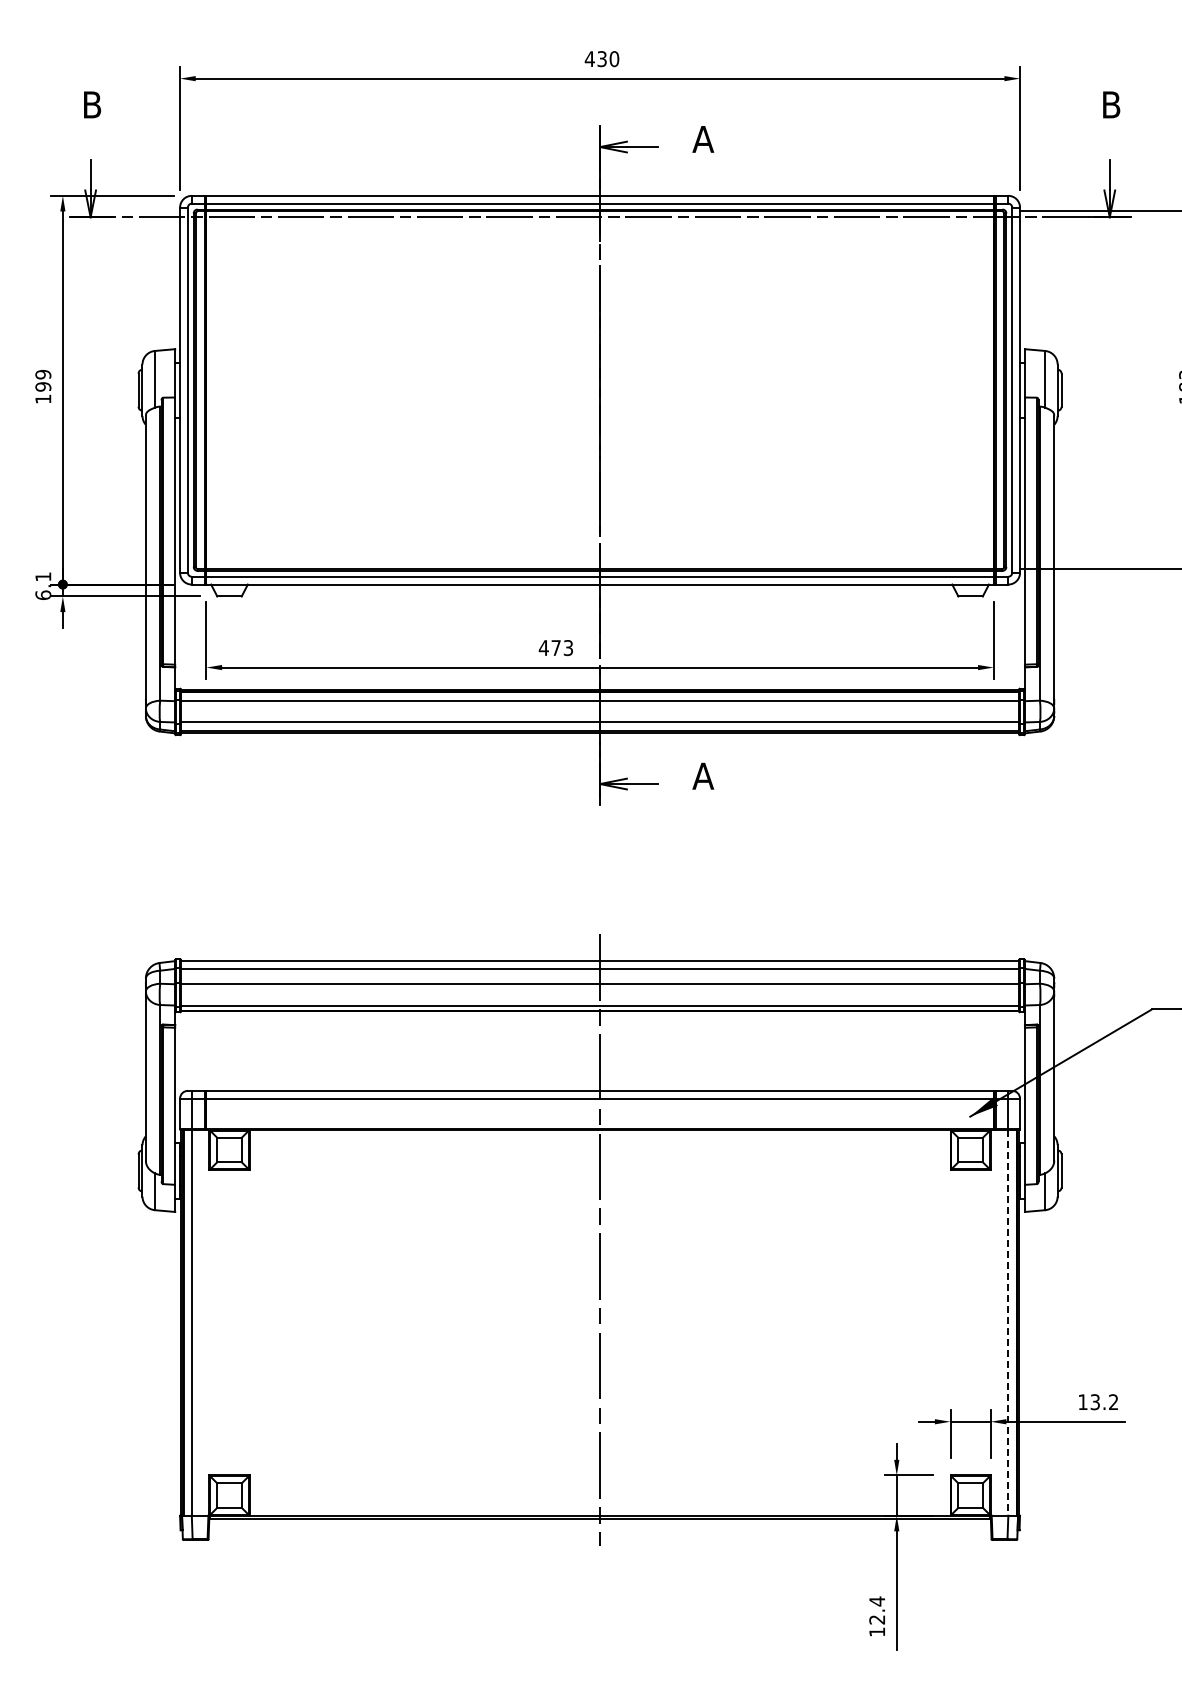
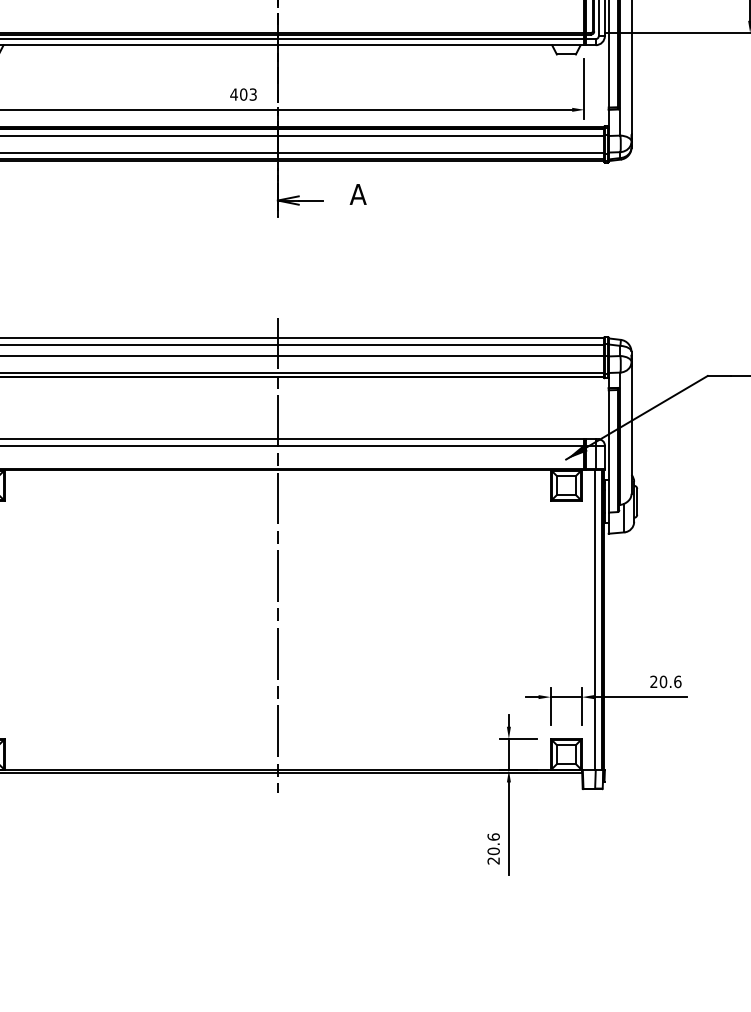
text: (555, 648) -> (243, 94), 473 -> 403
line: (1007, 1322) -> (595, 619), dashed -> solid
text: (1098, 1402) -> (665, 682), 13.2 -> 20.6
text: (877, 1616) -> (493, 848), 12.4 -> 20.6

